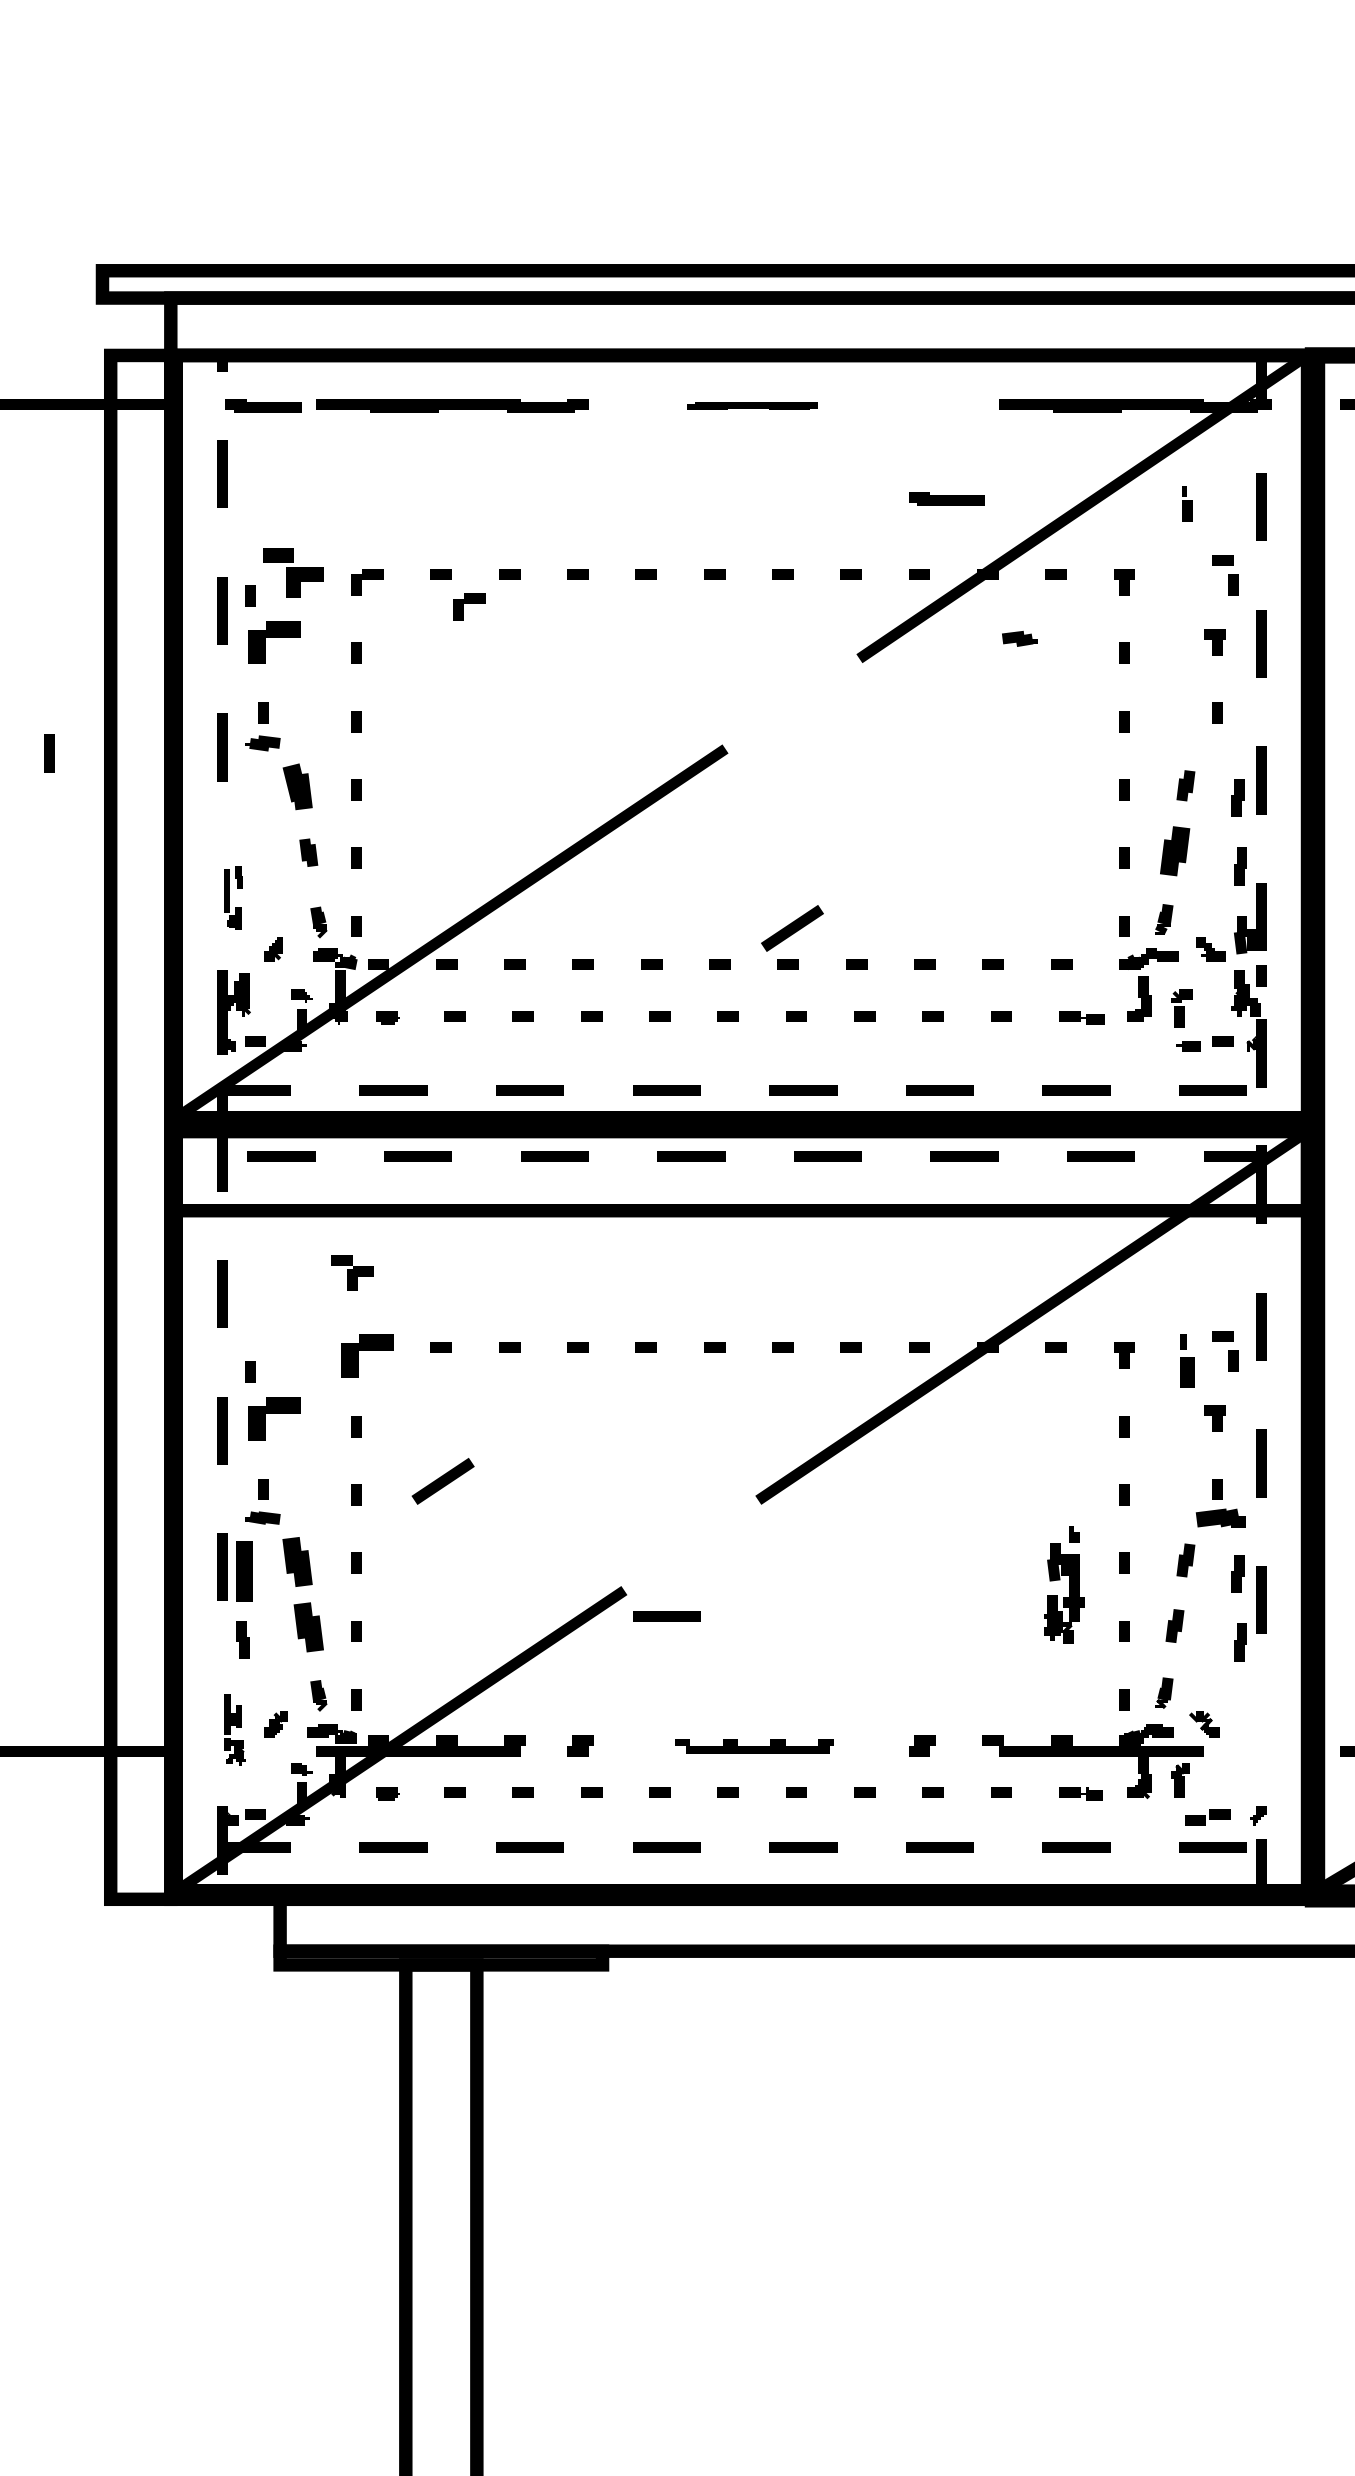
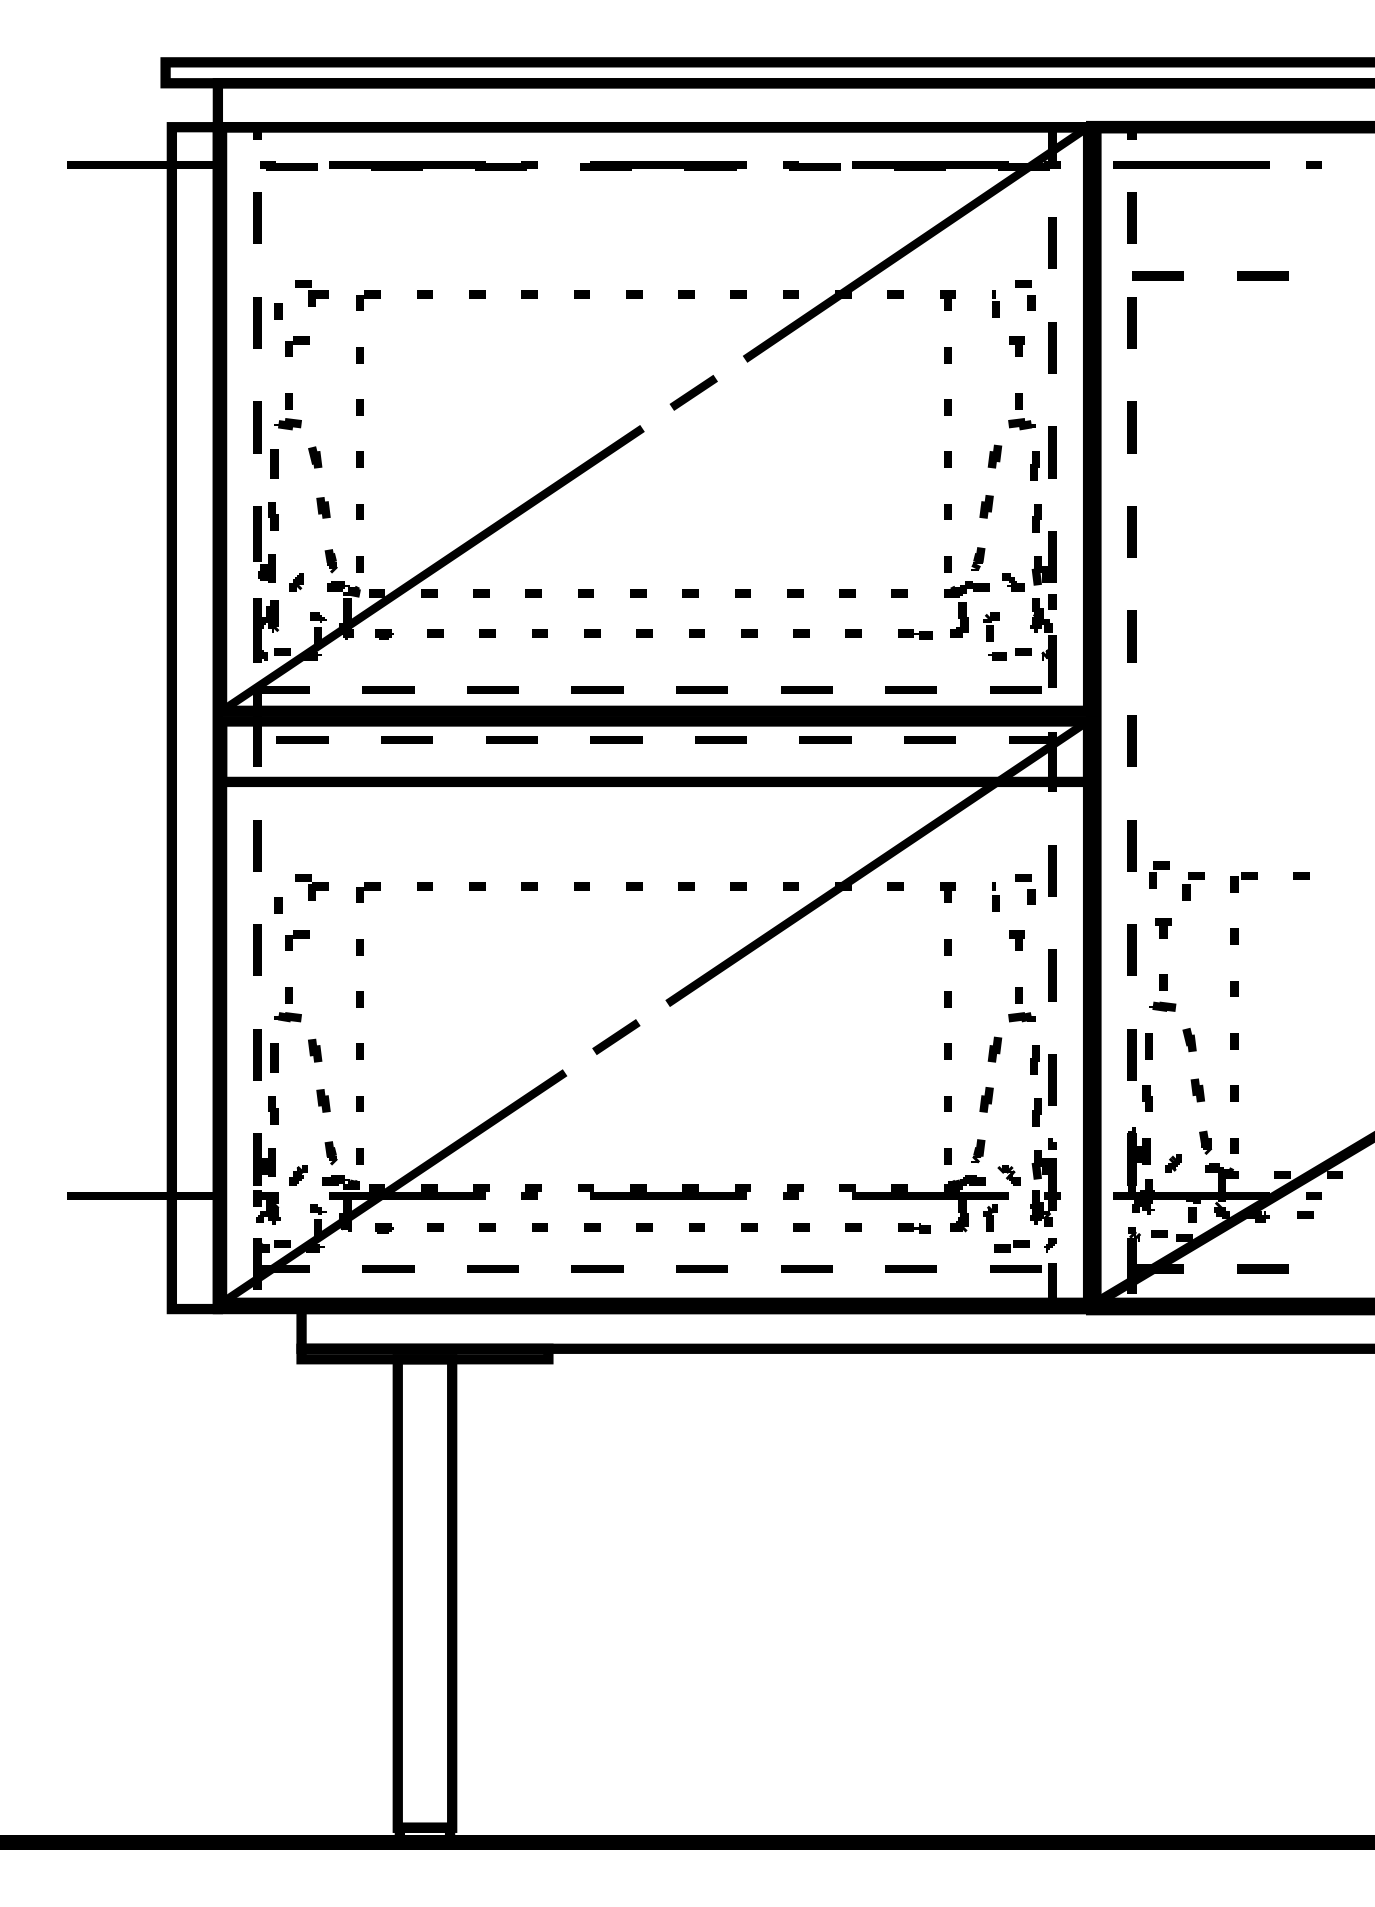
part: (752, 405) -> (663, 165), size x1.67
part: (946, 498) -> (811, 165), moved
part: (1186, 503) -> (995, 303), moved
part: (293, 572) -> (311, 293), size x0.71
part: (469, 606) -> (446, 319), removed
part: (1019, 639) -> (1021, 424), moved
part: (274, 641) -> (297, 346), size x0.62
part: (50, 752) -> (274, 463), moved
part: (298, 786) -> (315, 457), size x0.62
part: (1174, 850) -> (986, 506), size x0.62
part: (233, 897) -> (265, 542), size x1.67
line: (792, 928) -> (693, 392), moved
part: (351, 1272) -> (311, 887), moved
part: (367, 1355) -> (368, 892), size x0.62
part: (1186, 1360) -> (995, 896), size x0.71
part: (274, 1417) -> (297, 940), size x0.62
line: (443, 1480) -> (616, 1036), moved
part: (1220, 1518) -> (1021, 1017), size x0.71
part: (298, 1561) -> (315, 1050), size x0.62
part: (244, 1570) -> (274, 1057), size x0.62
part: (1065, 1585) -> (1045, 1182), moved
line: (666, 1615) -> (597, 1091), removed
part: (308, 1626) -> (323, 1100), size x0.62
part: (234, 1728) -> (266, 1178), size x1.67
part: (754, 1745) -> (664, 1191), size x1.43

